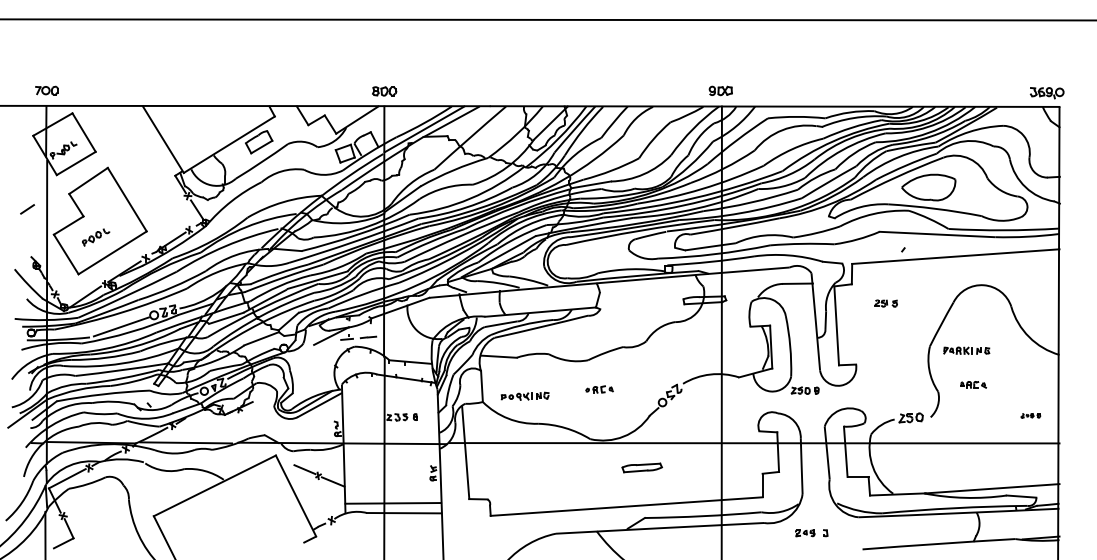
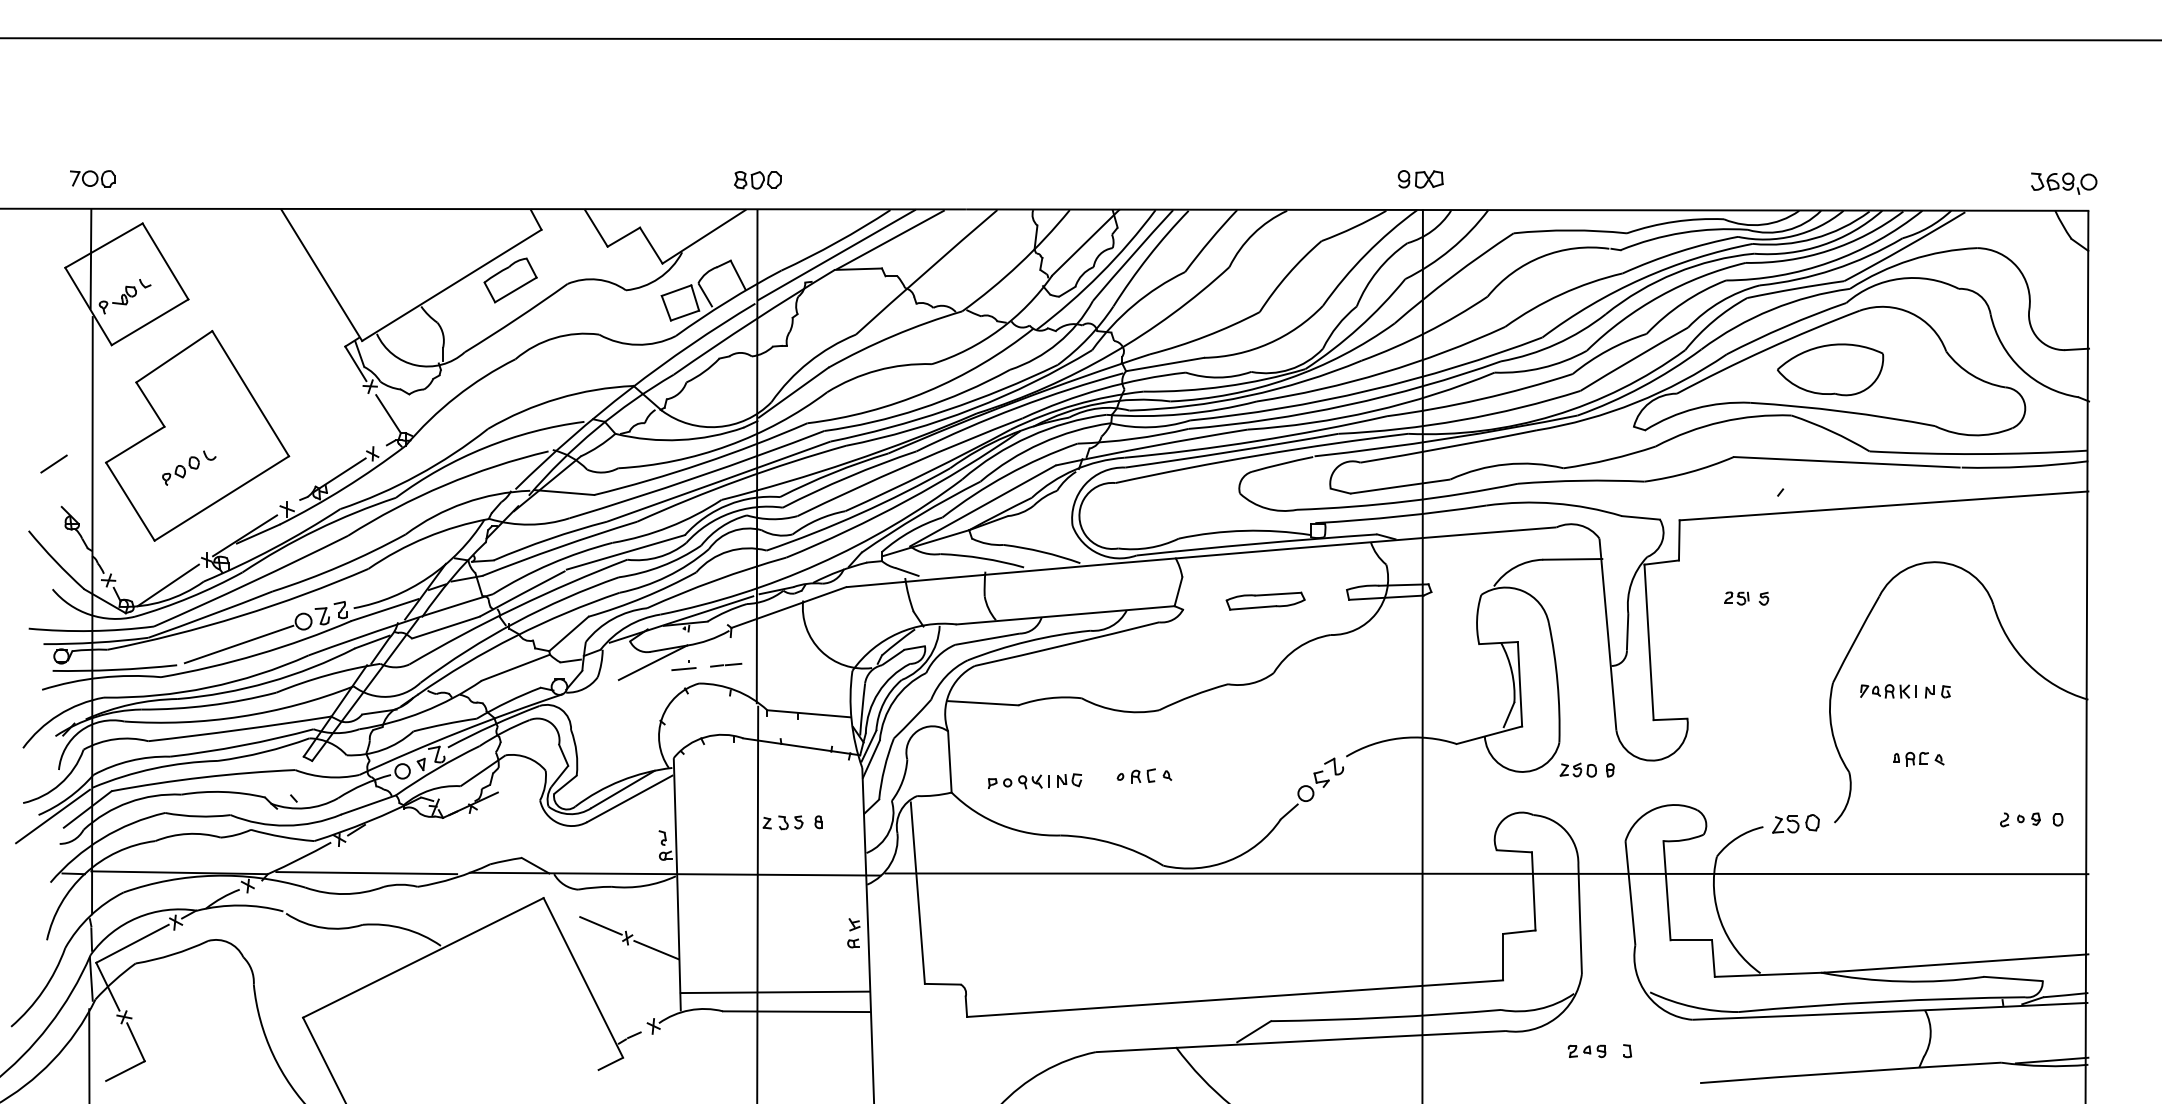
line: (27, 209) -> (53, 464), moved
part: (599, 389) -> (1144, 775), moved
part: (1030, 415) -> (2031, 819), size x1.67
part: (641, 467) -> (1264, 600), moved

